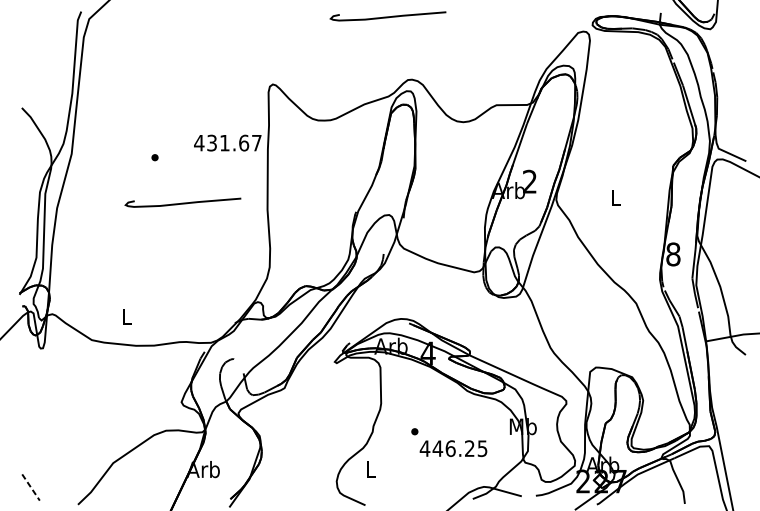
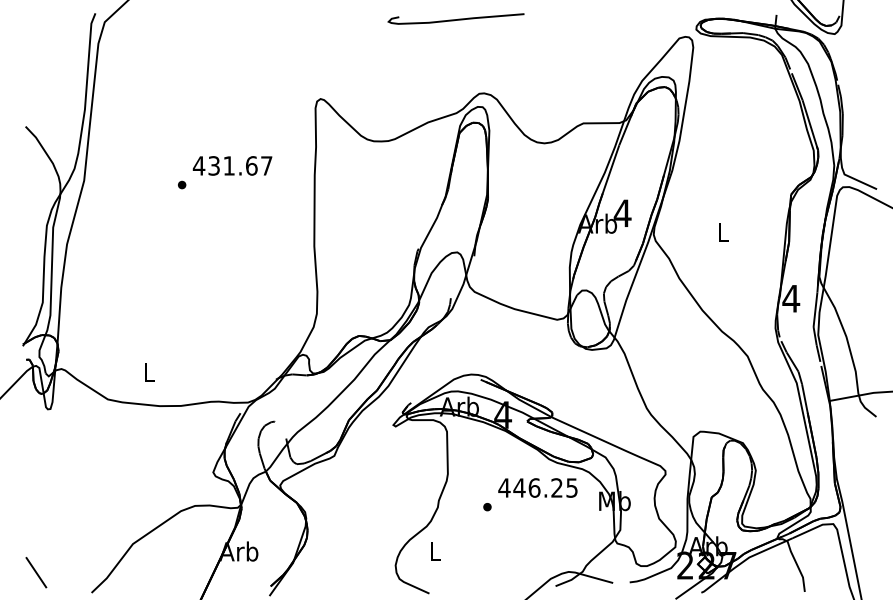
text: (227, 142) -> (232, 165), moved
text: (529, 181) -> (622, 212), 2 -> 4
curve: (182, 203) -> (214, 238), removed
text: (673, 254) -> (791, 298), 8 -> 4
text: (453, 448) -> (537, 487), moved
line: (31, 487) -> (36, 572), dashed -> solid

